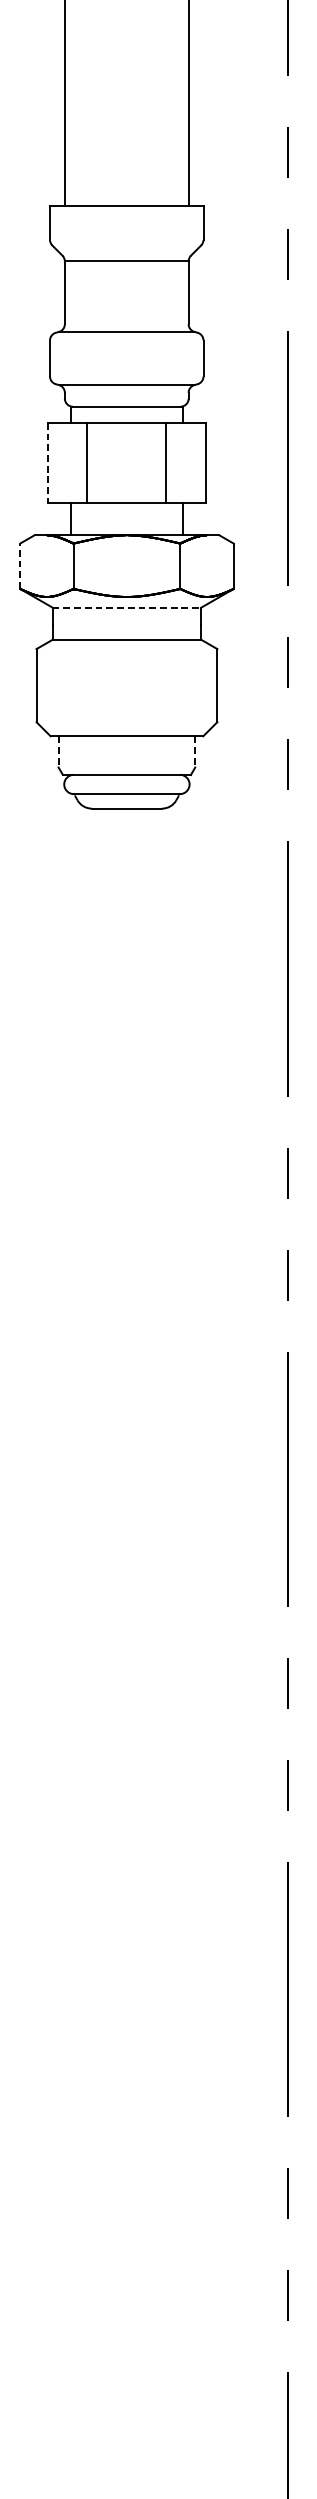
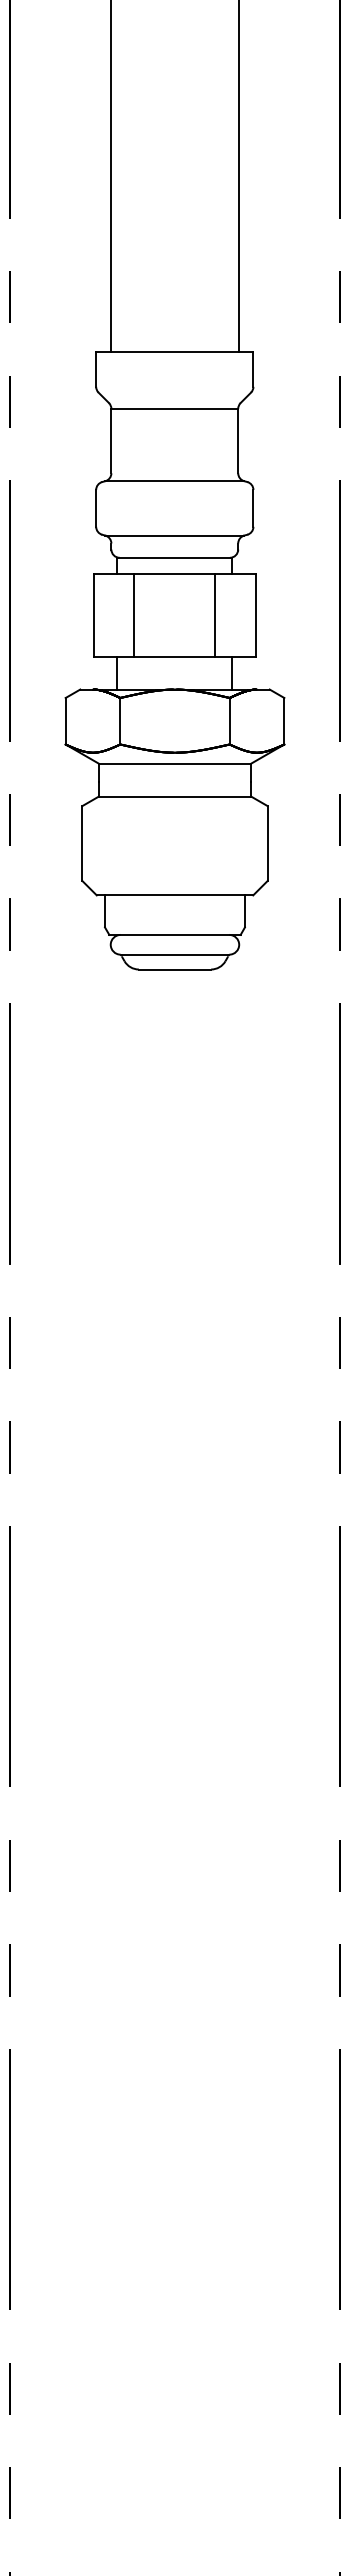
line: (47, 463) -> (93, 615), dashed -> solid
line: (20, 565) -> (65, 720), dashed -> solid
line: (127, 607) -> (175, 763), dashed -> solid
line: (58, 751) -> (104, 911), dashed -> solid
line: (194, 751) -> (244, 911), dashed -> solid

